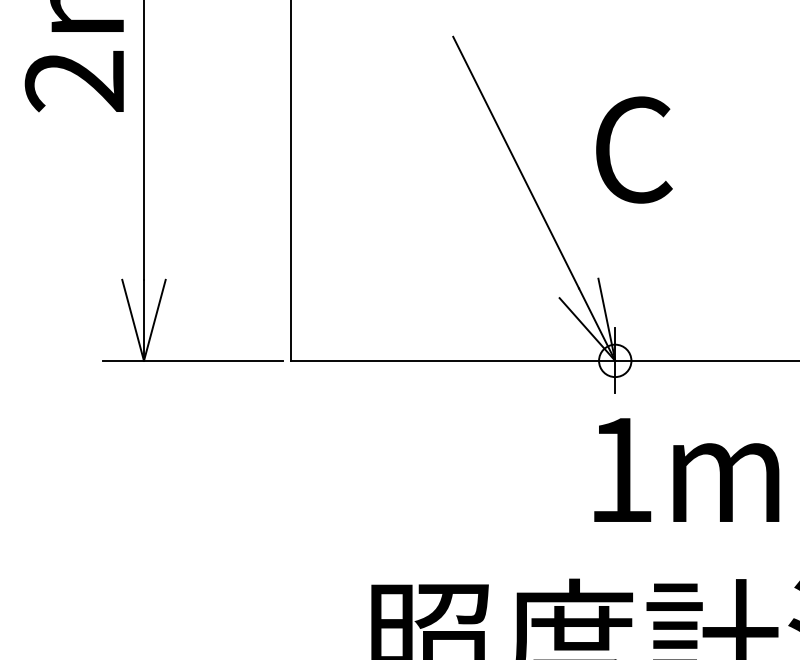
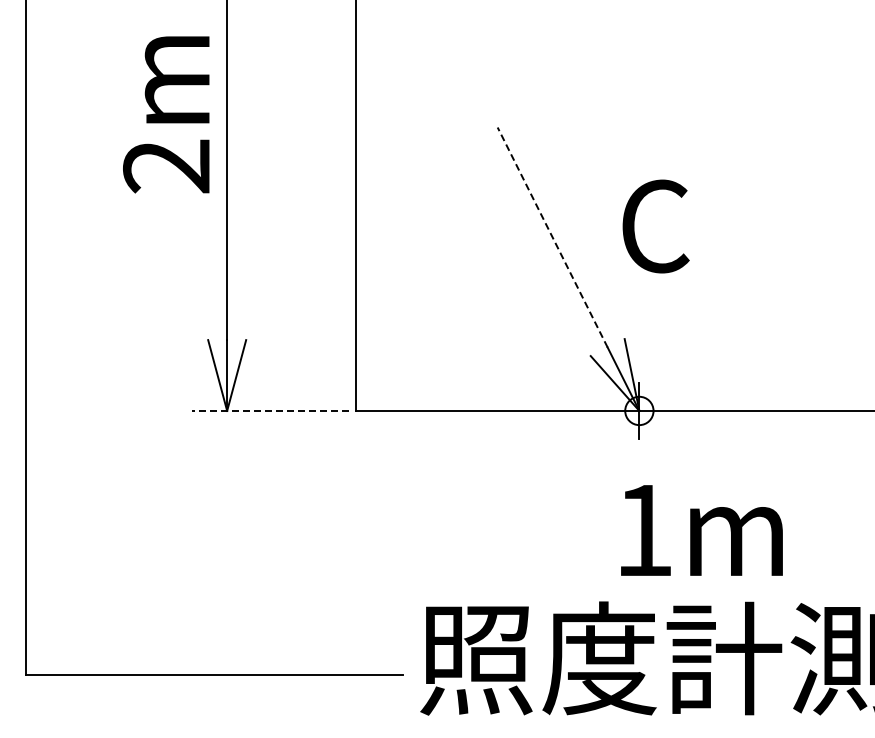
line: (515, 162) -> (552, 237), solid -> dashed
line: (193, 360) -> (270, 410), solid -> dashed
text: (686, 470) -> (701, 530), moved

